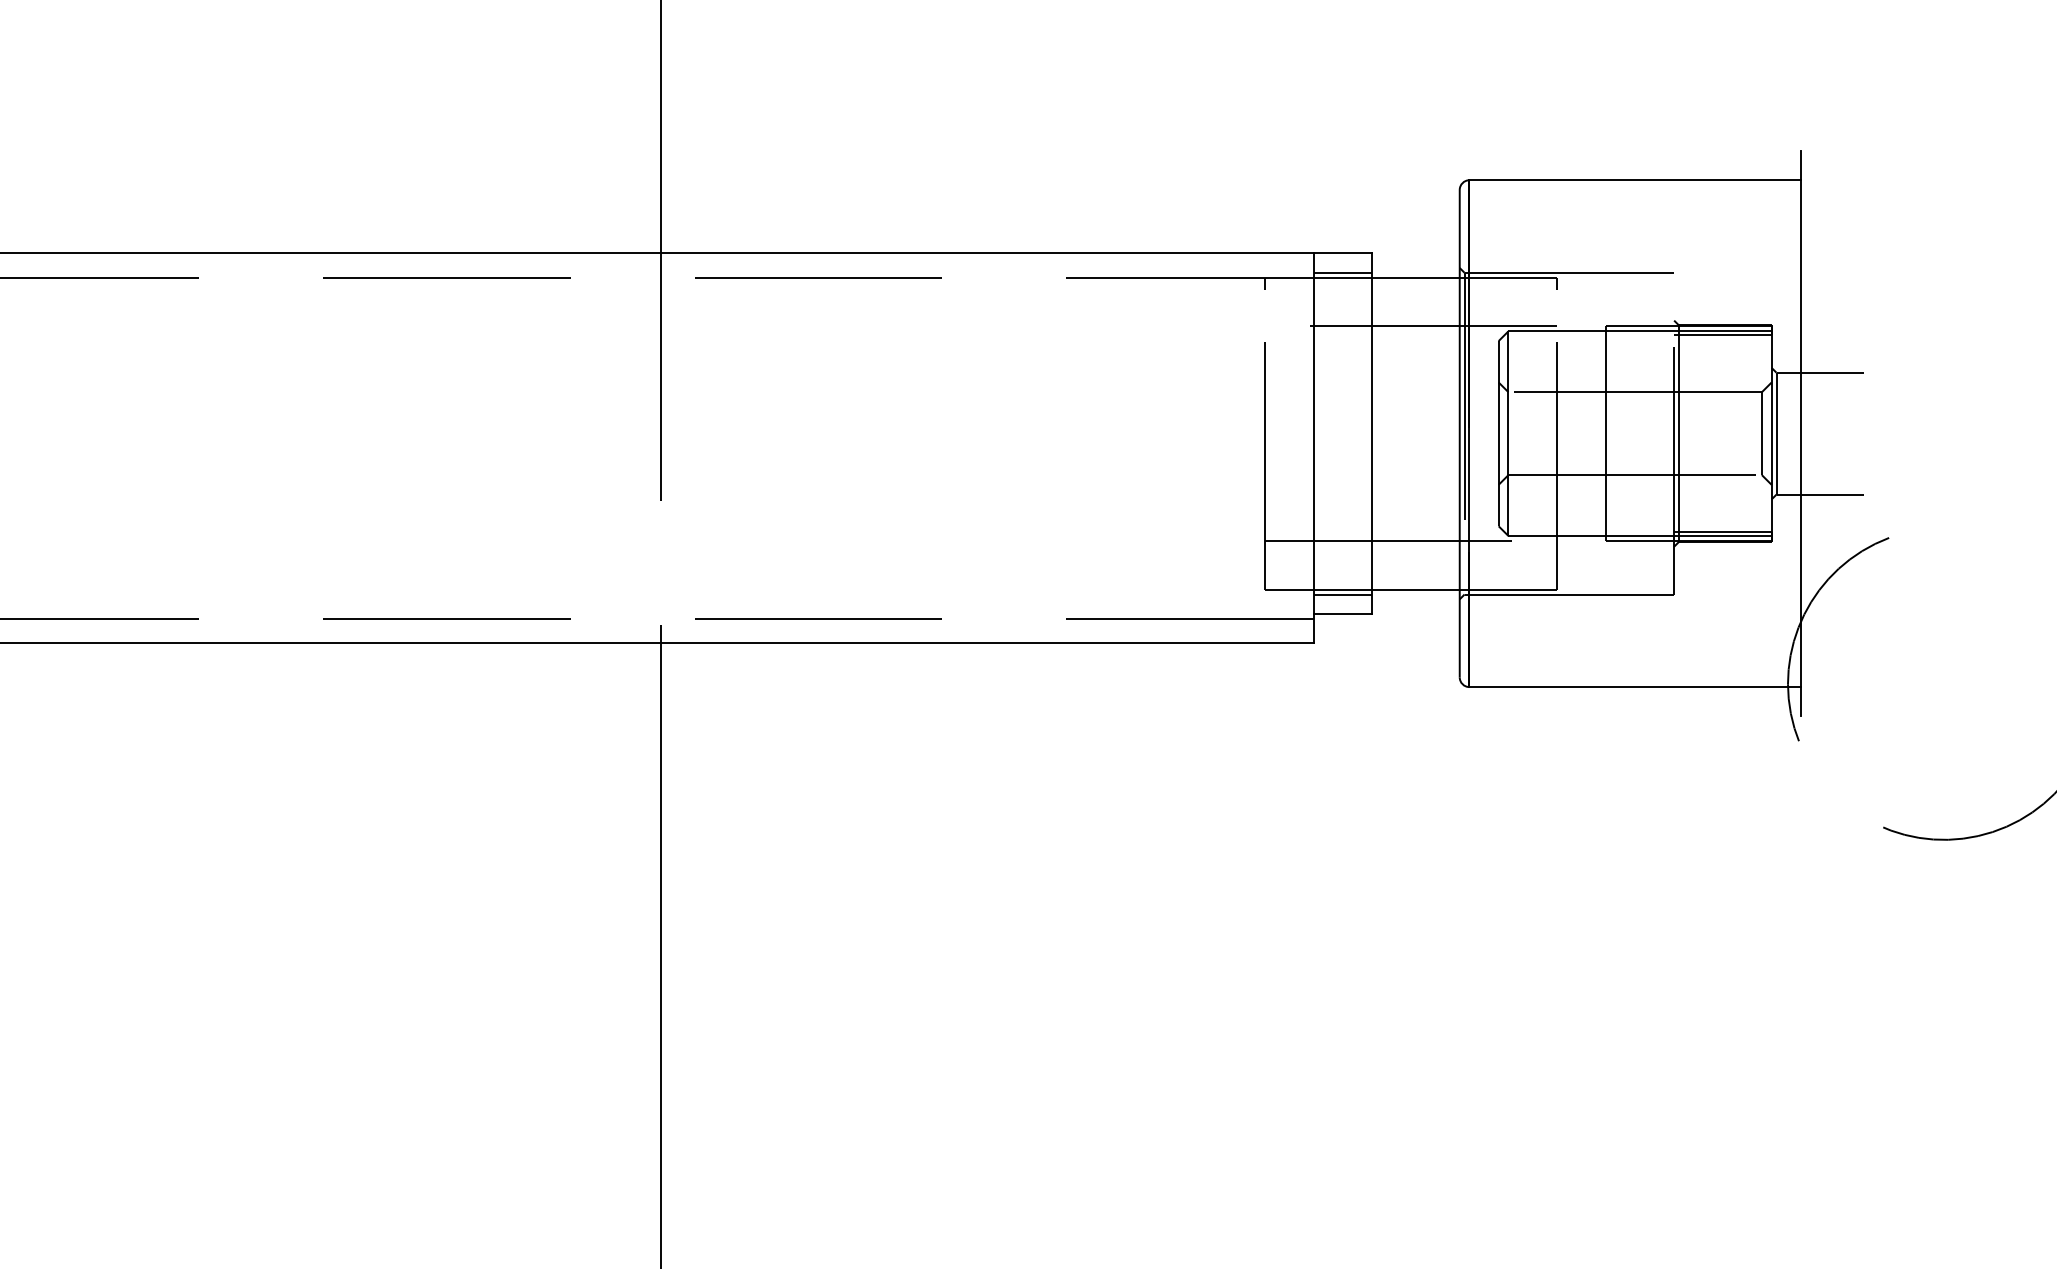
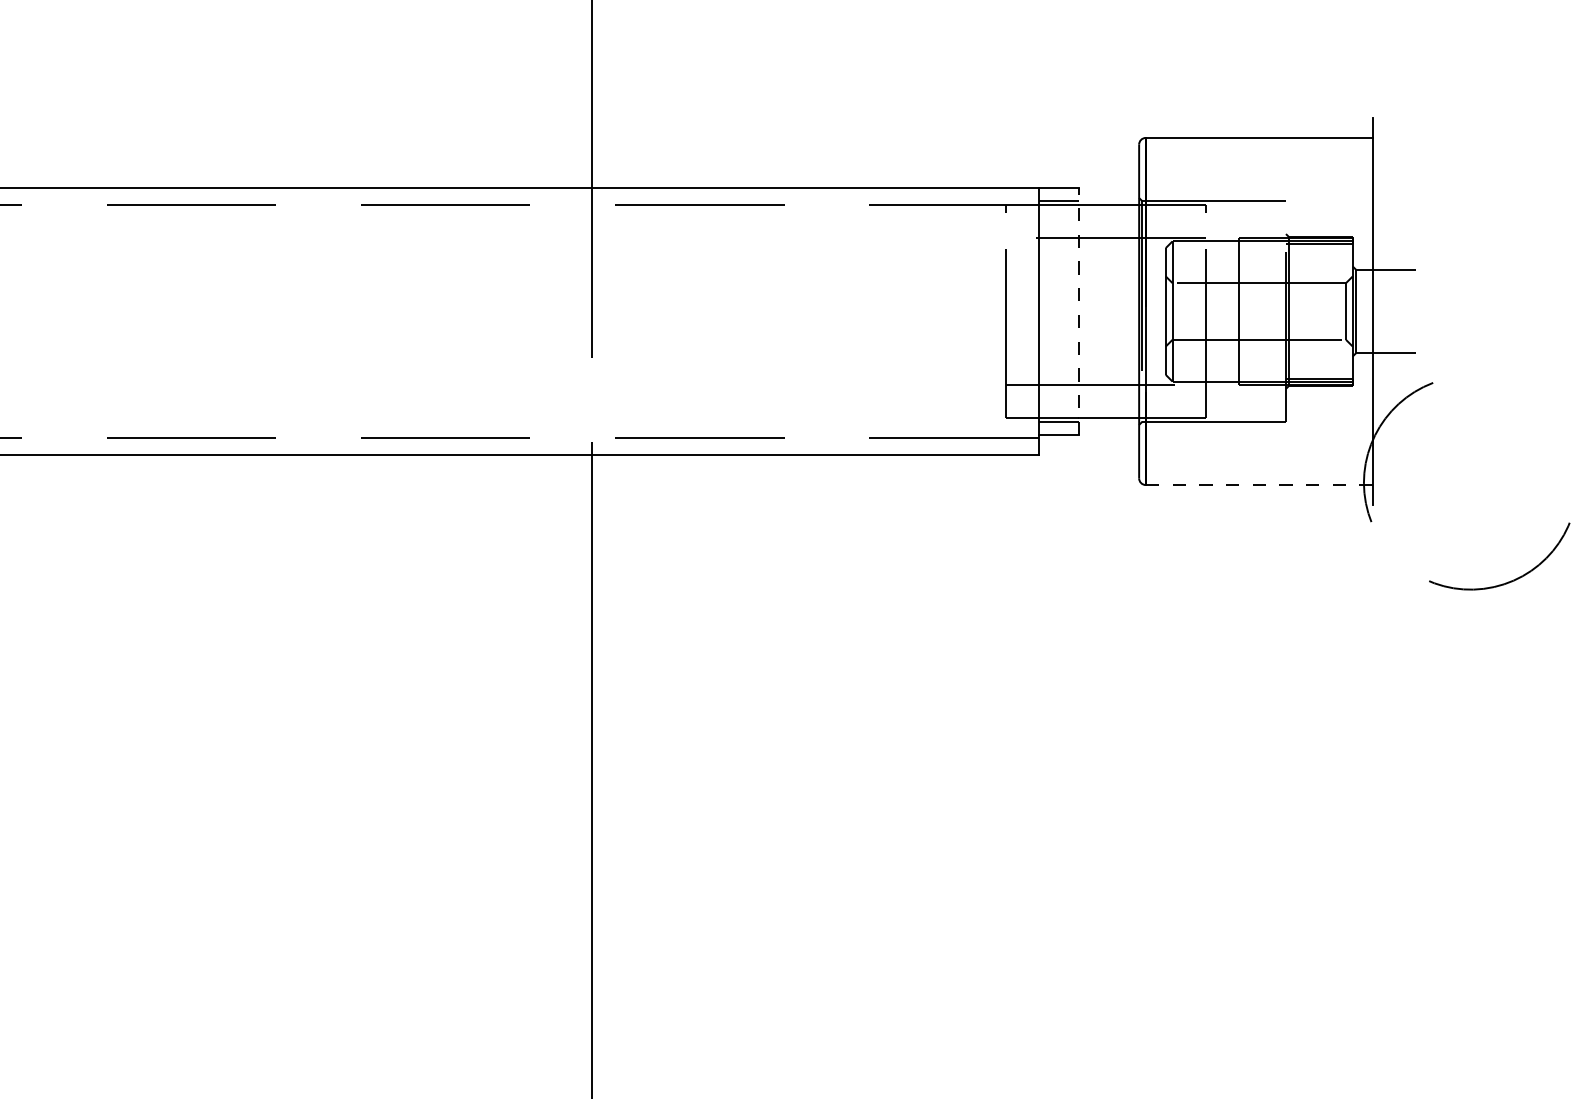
line: (1372, 433) -> (1079, 311), solid -> dashed
line: (1635, 687) -> (1259, 485), solid -> dashed

